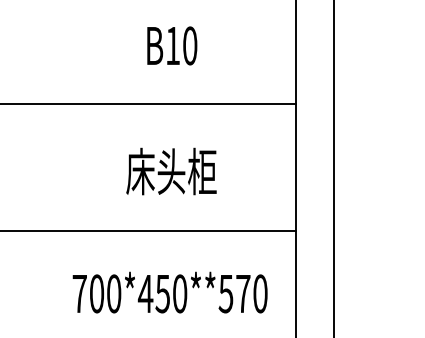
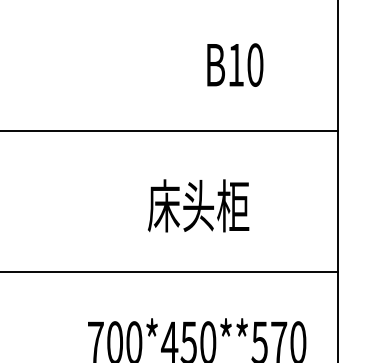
text: (172, 45) -> (235, 64), moved

